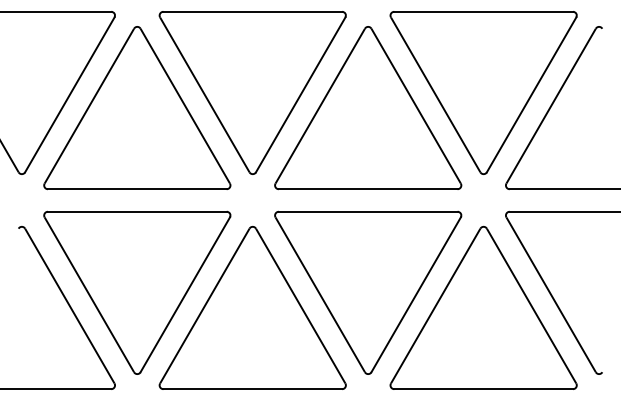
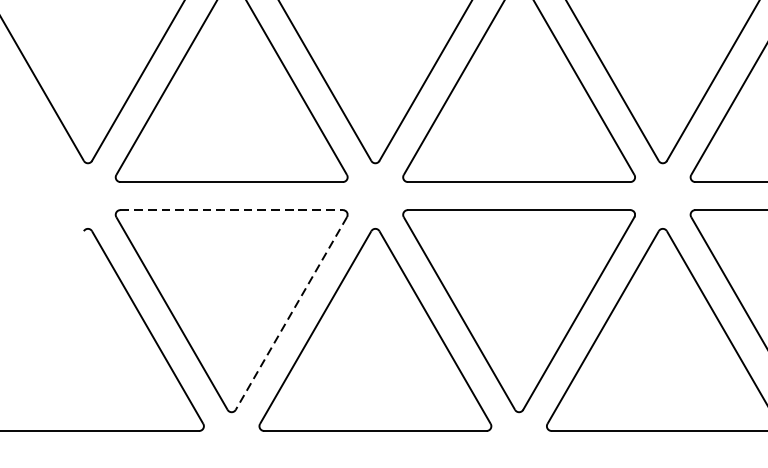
line: (137, 211) -> (231, 209), solid -> dashed
line: (185, 295) -> (291, 314), solid -> dashed

